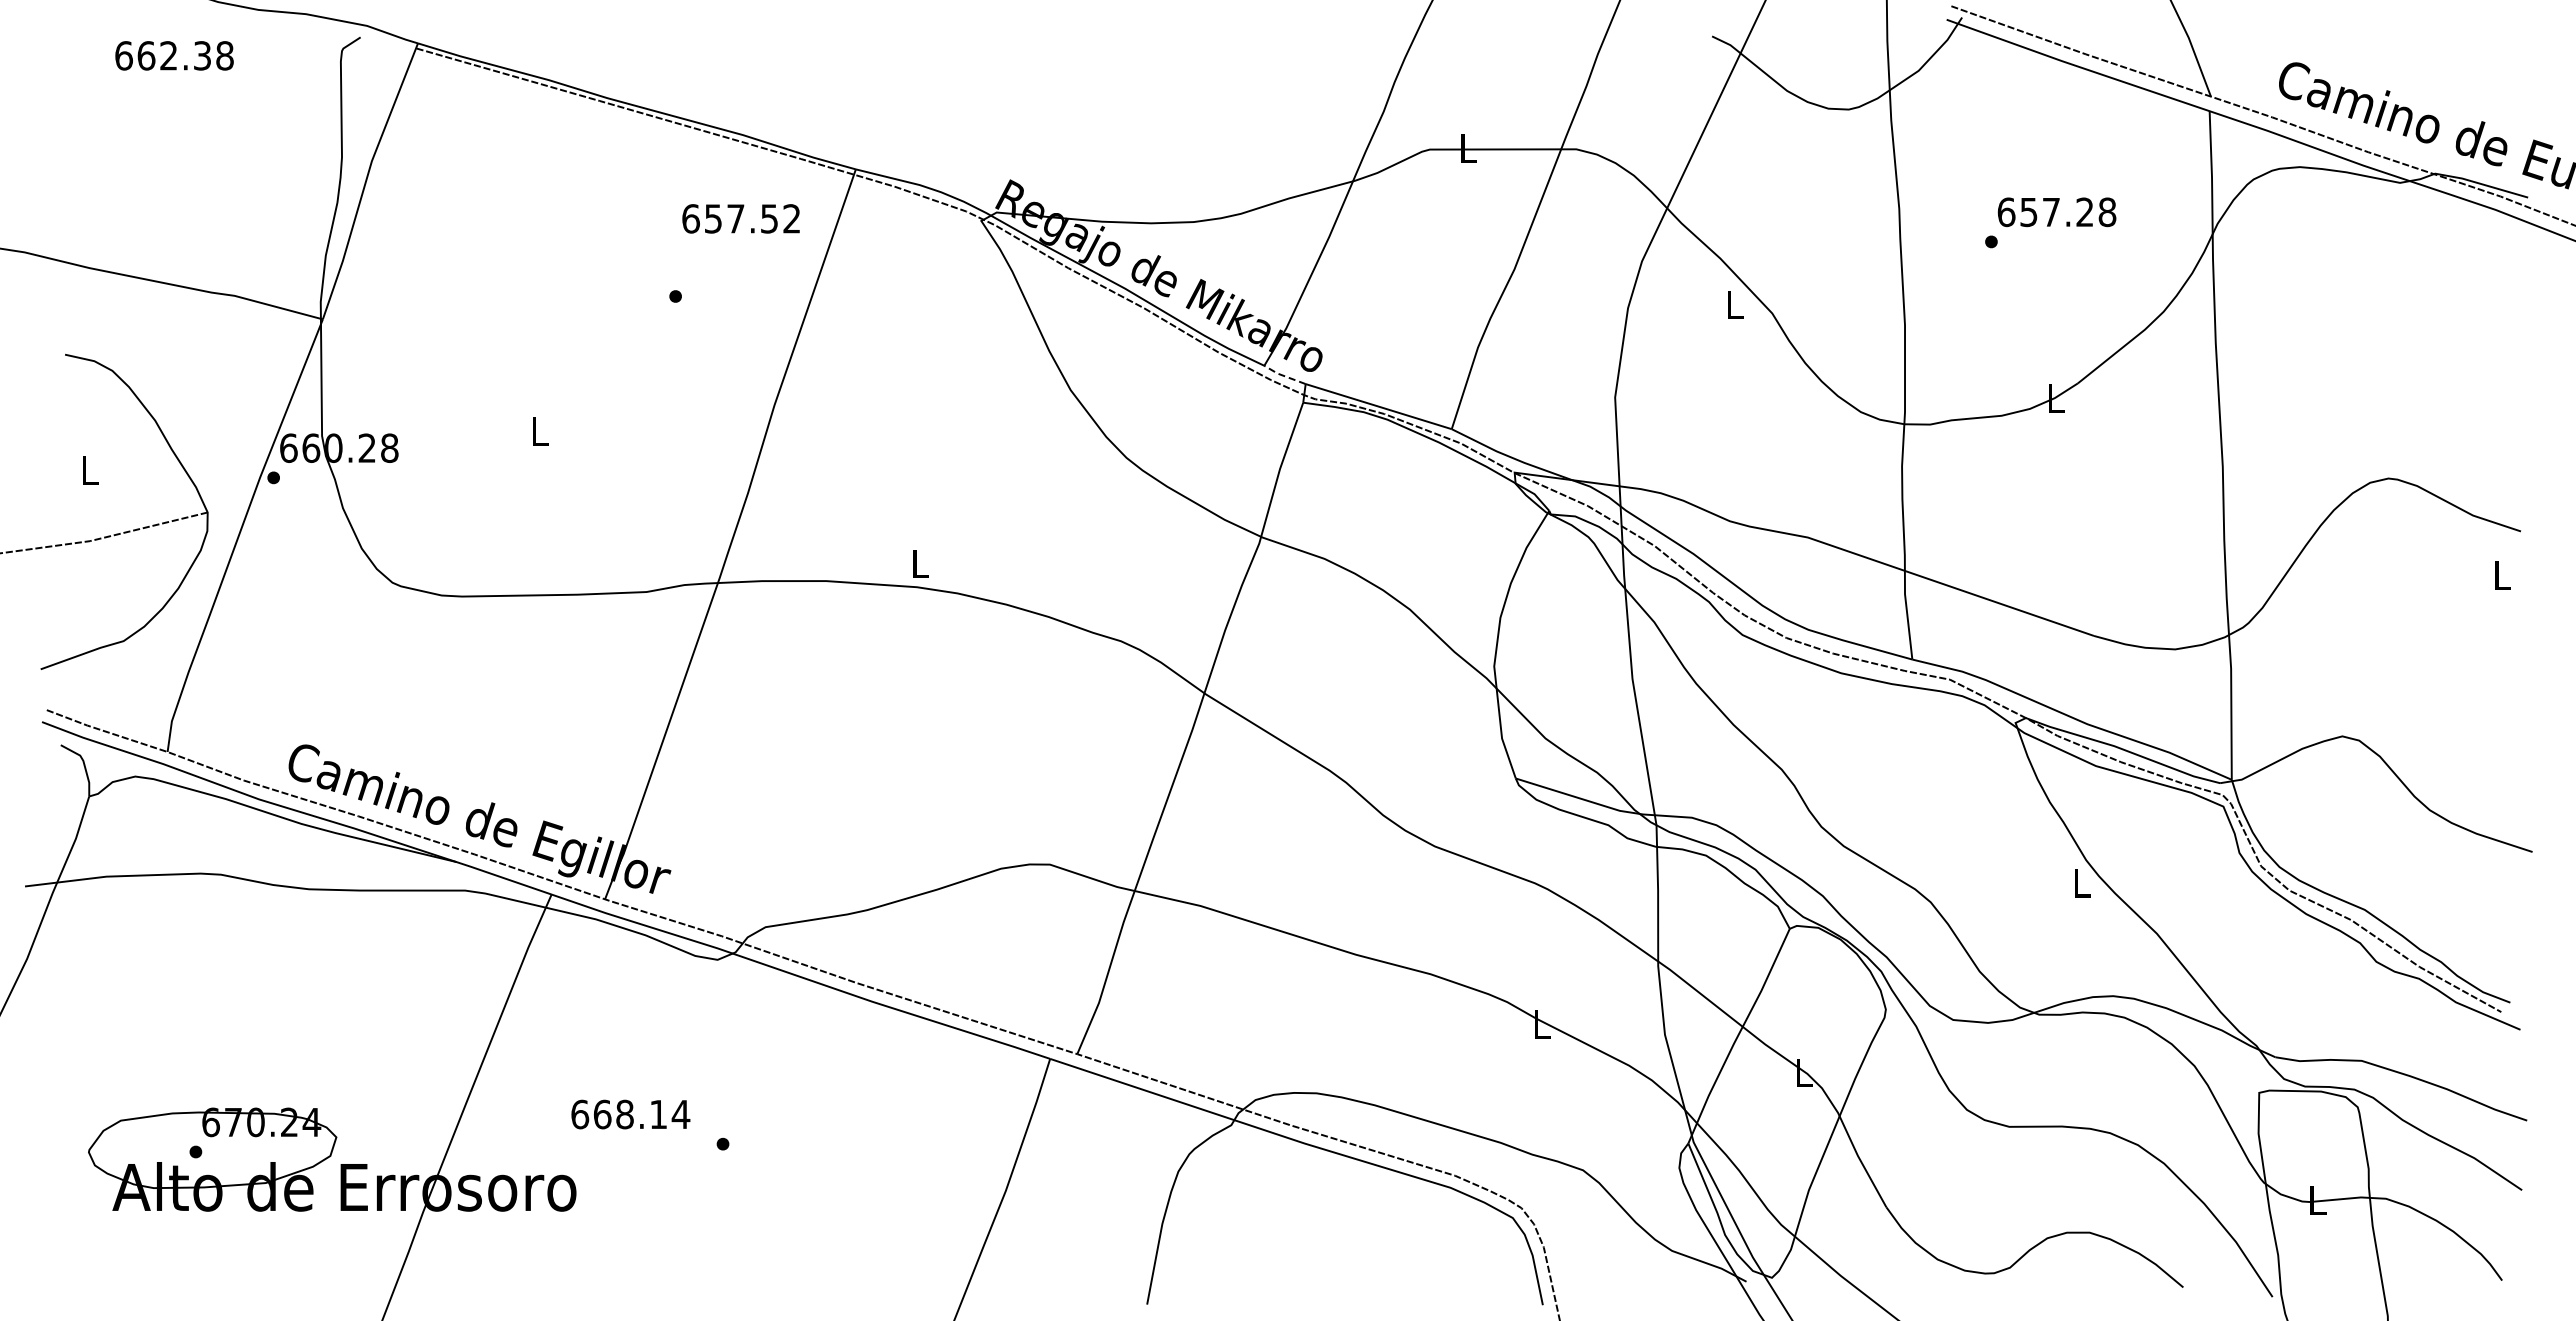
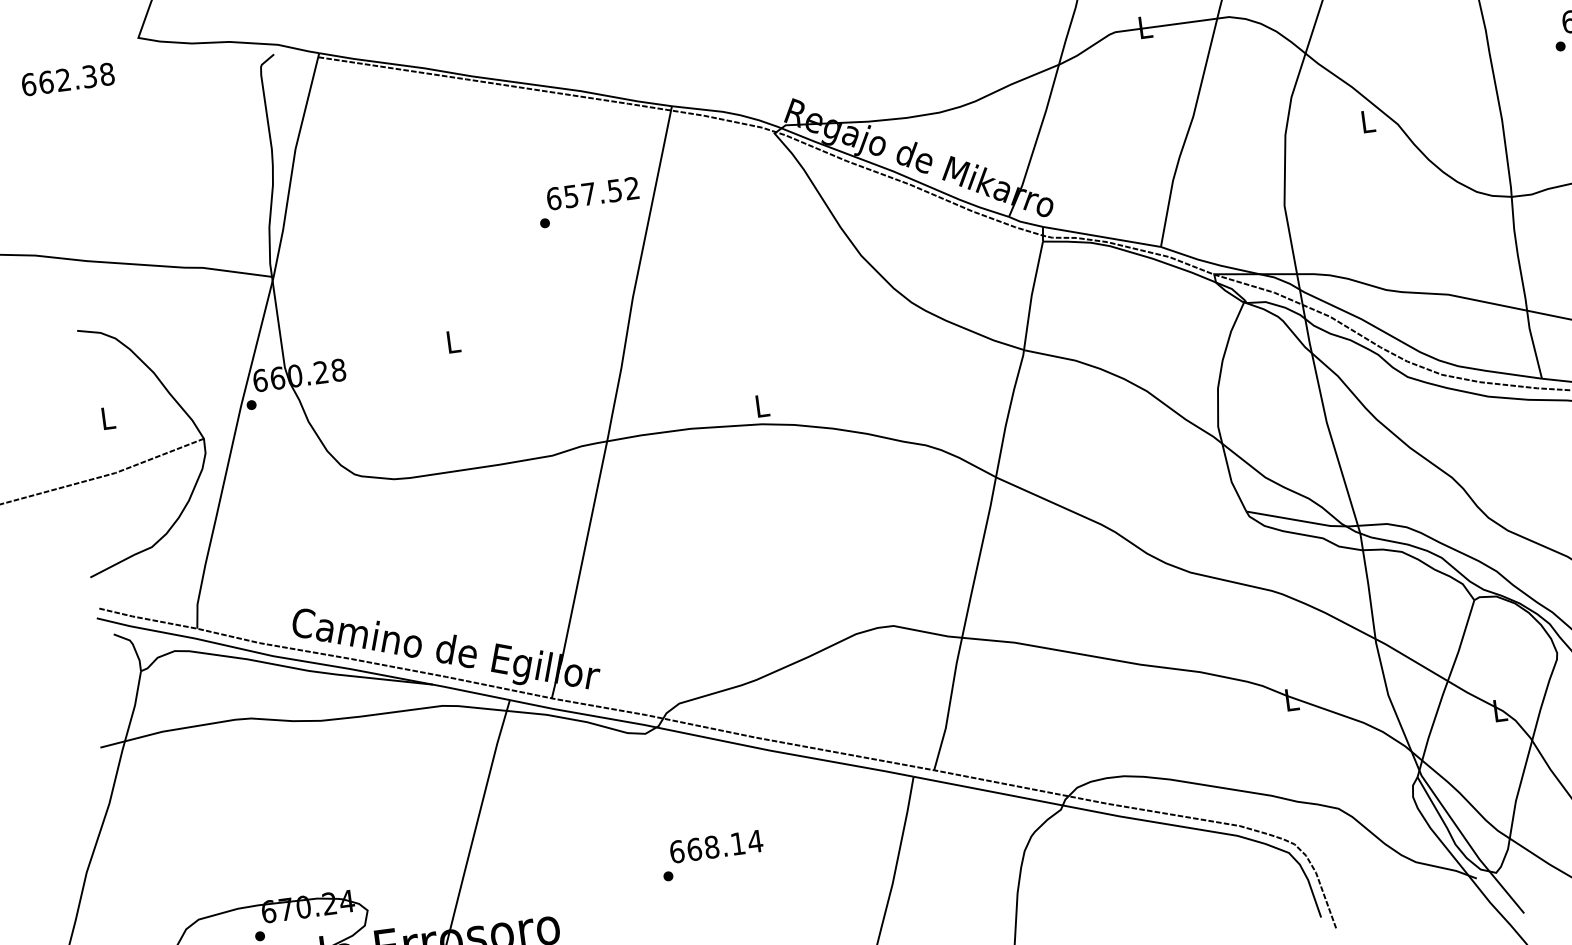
text: (174, 55) -> (68, 79), moved
text: (740, 218) -> (592, 193), moved
line: (1283, 375) -> (1024, 222), dashed -> solid
text: (630, 1114) -> (716, 846), moved

